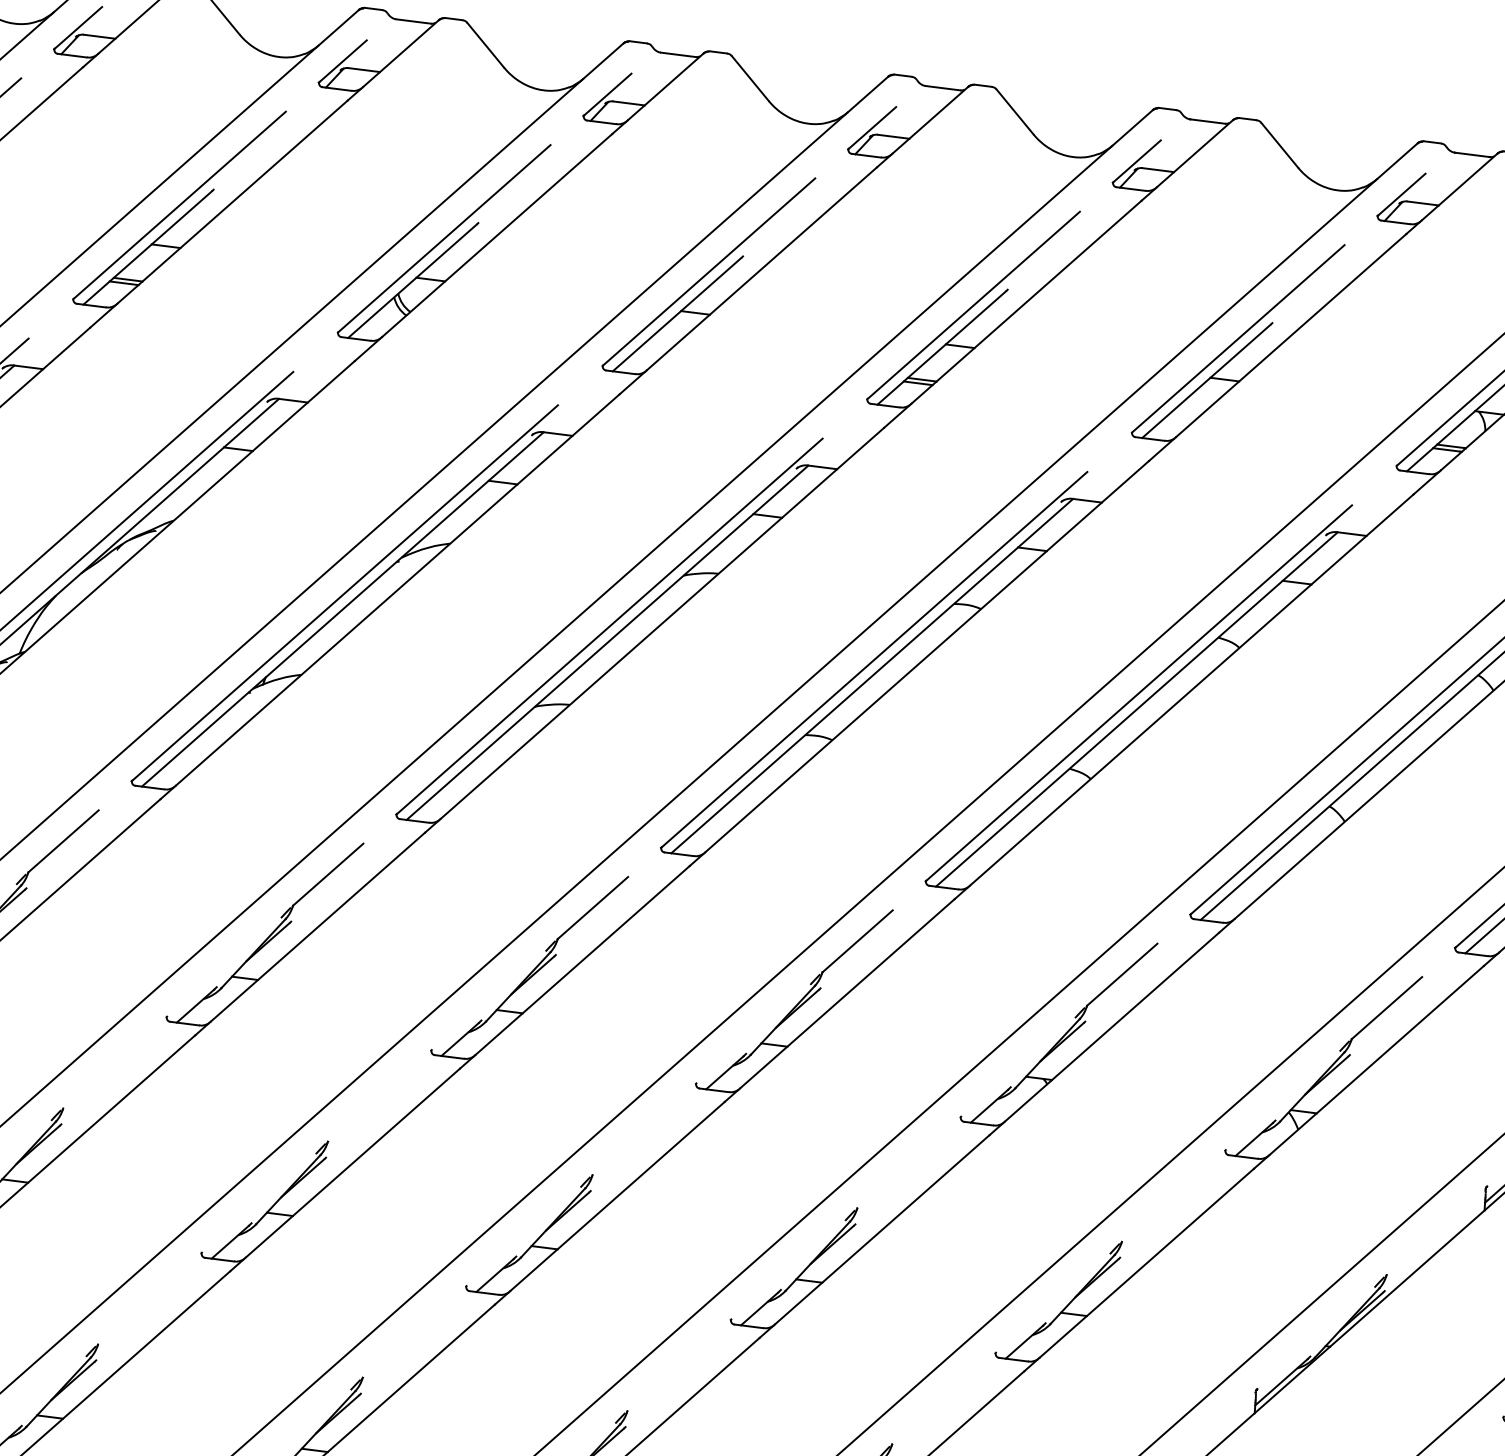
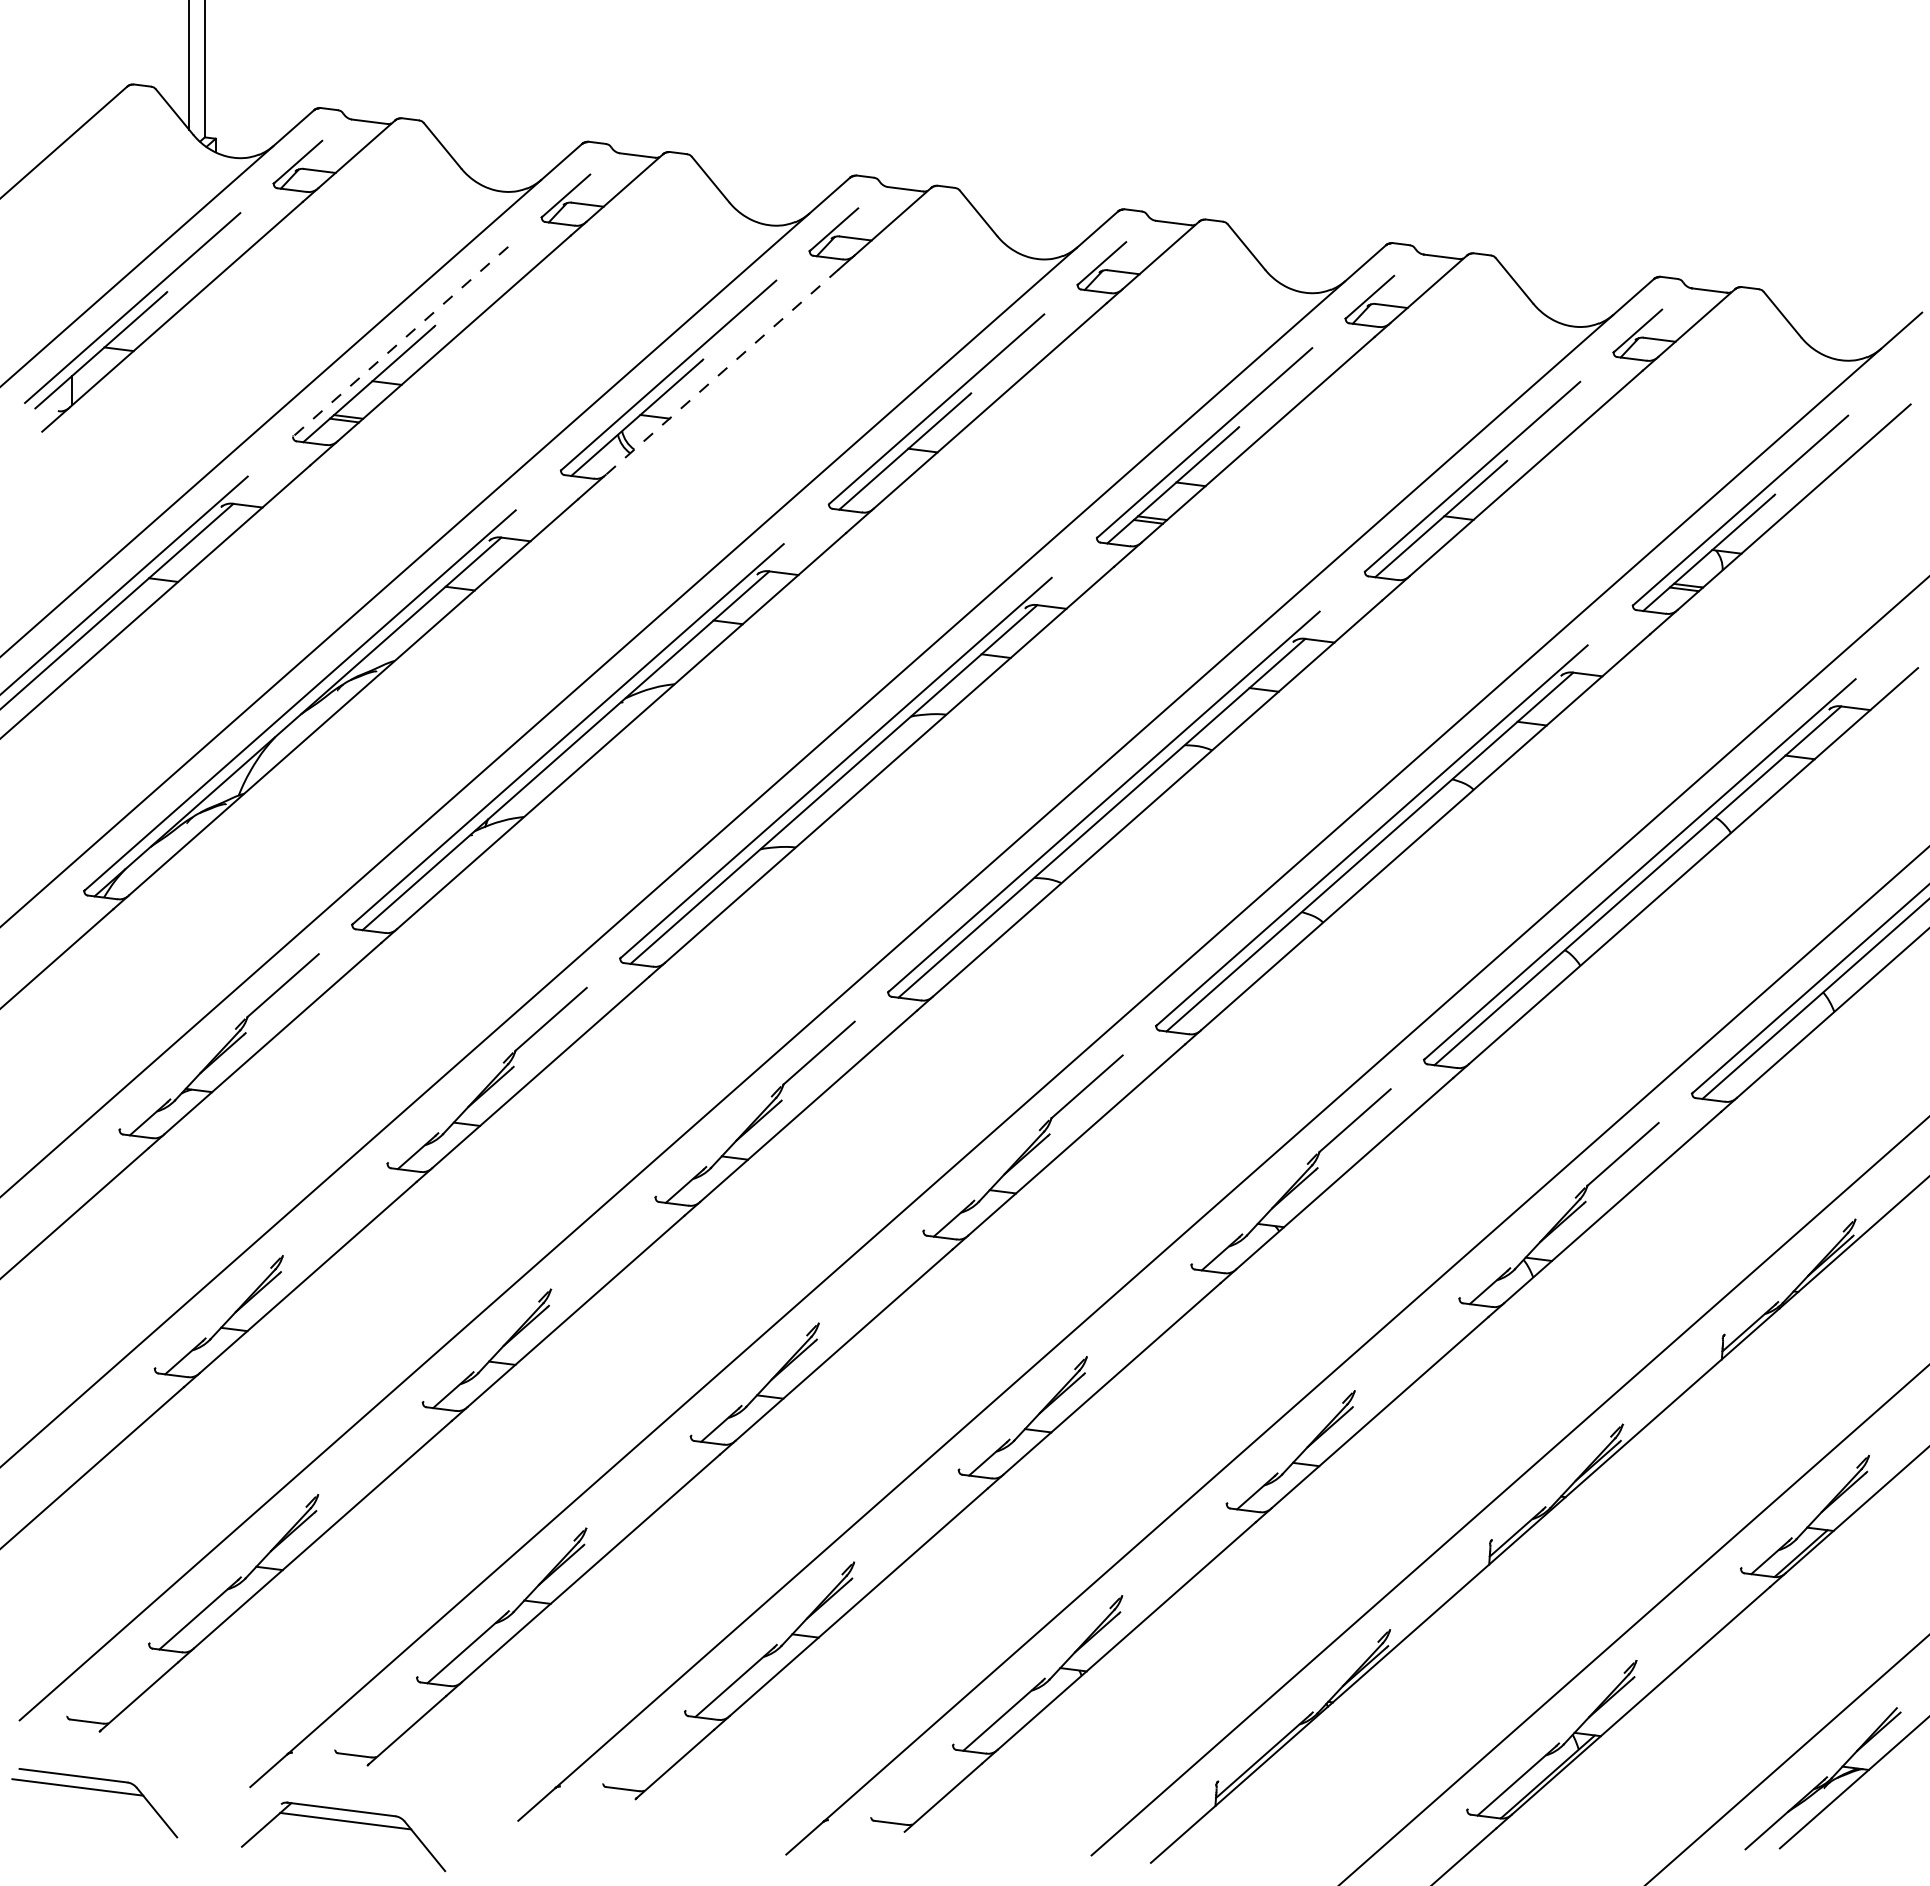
line: (179, 205) -> (400, 341), solid -> dashed
line: (496, 235) -> (721, 372), solid -> dashed

